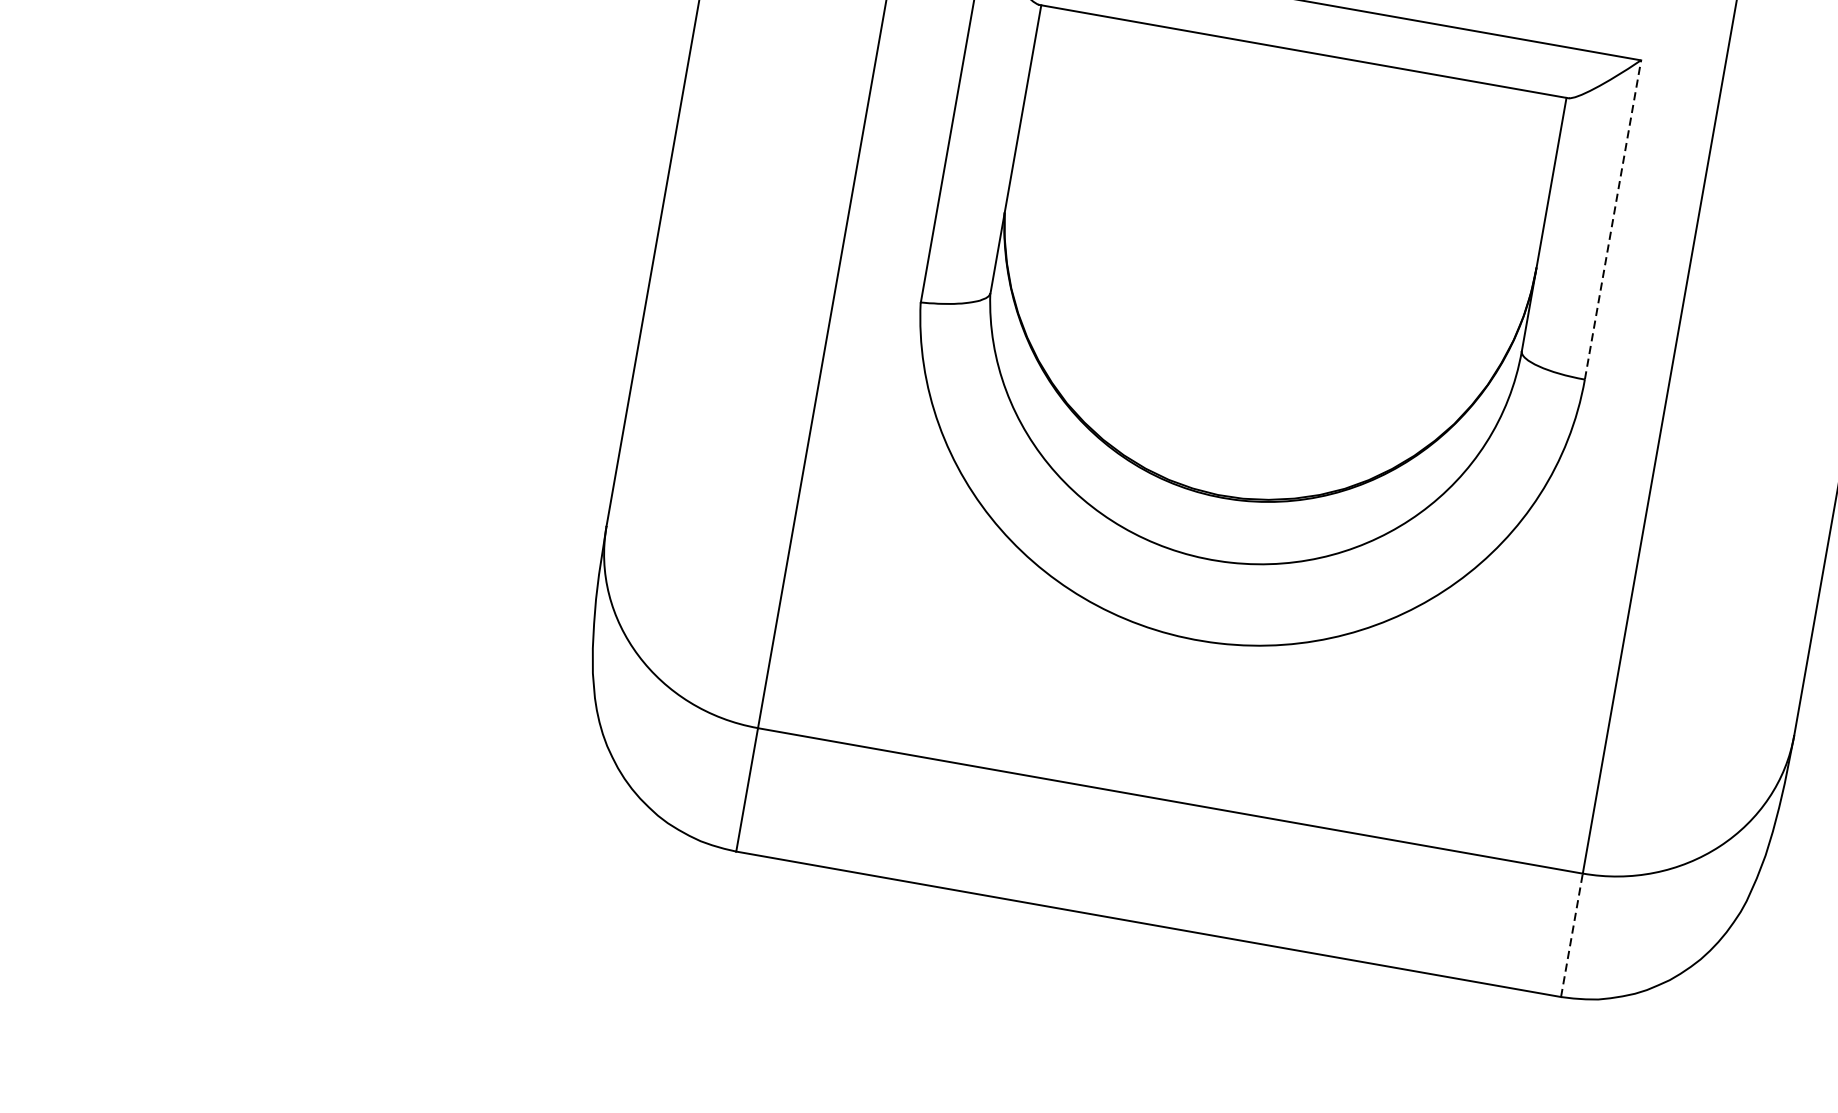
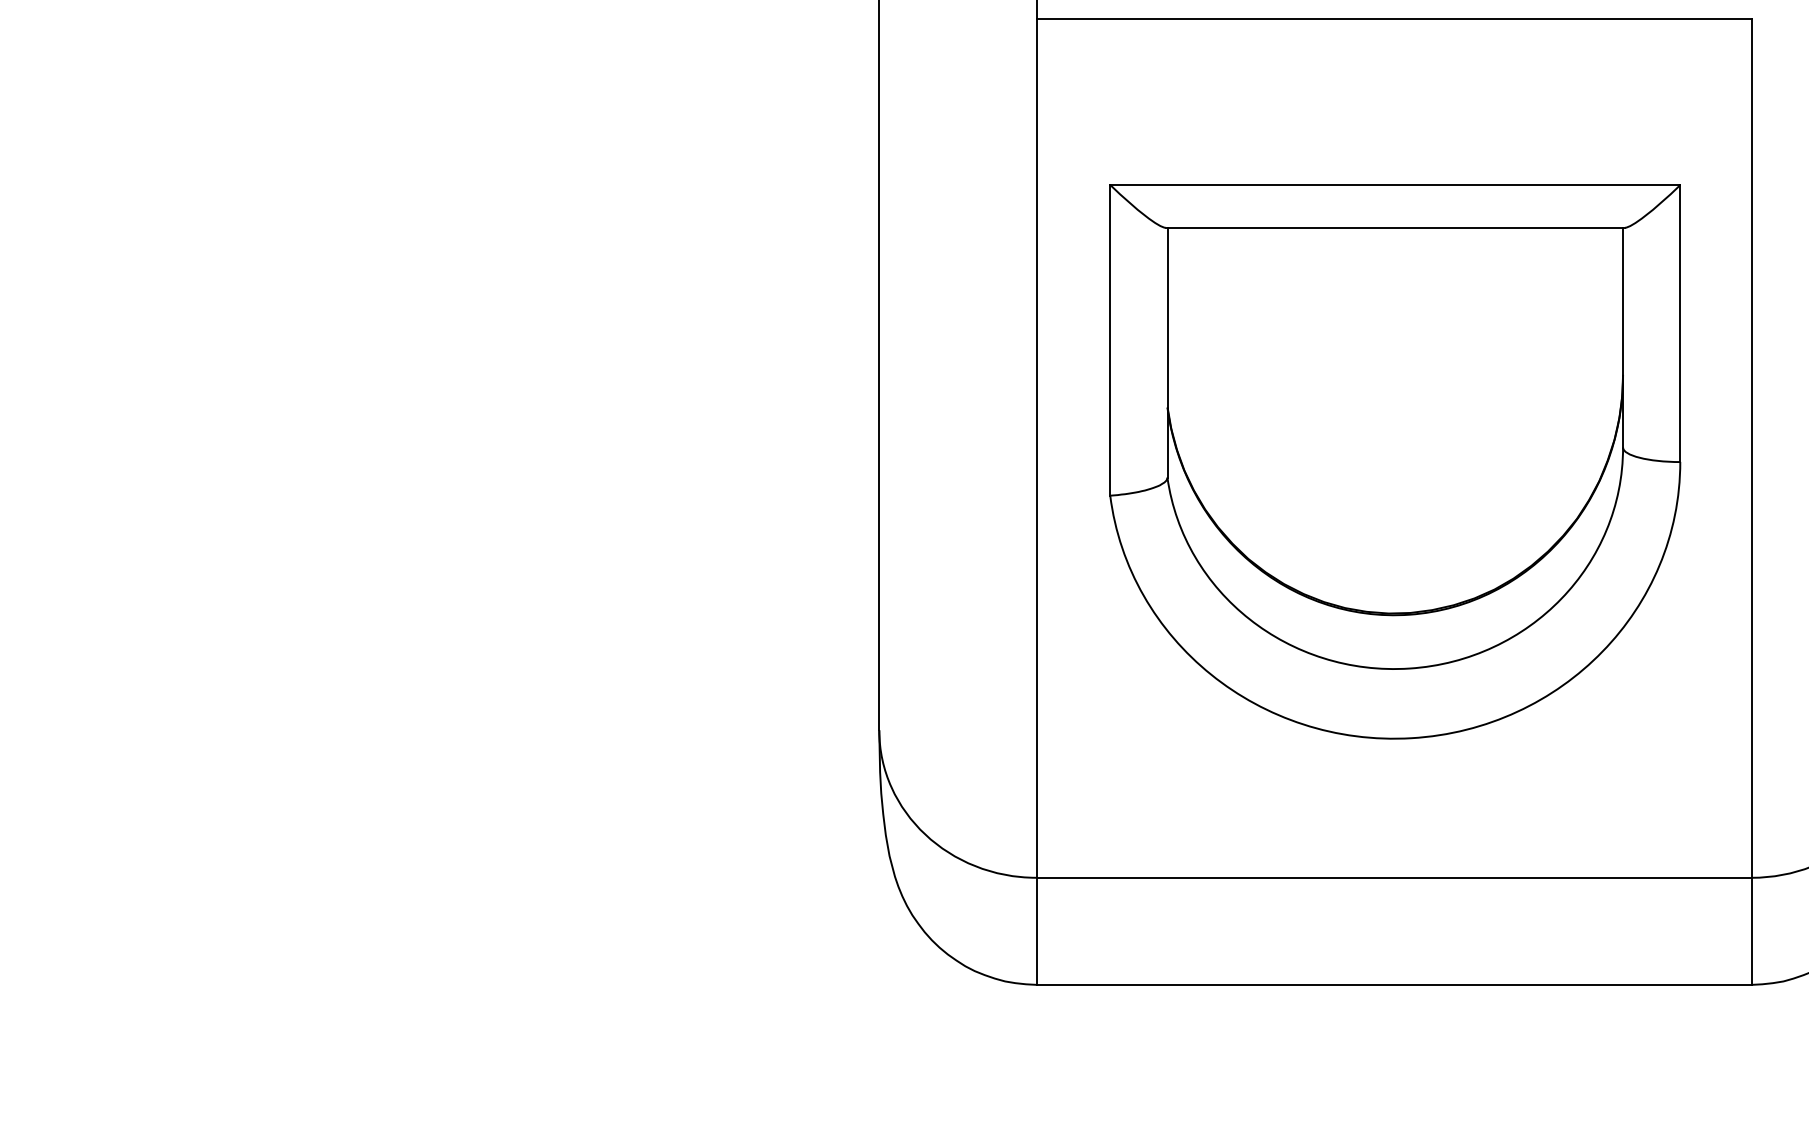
line: (1613, 219) -> (1680, 323), dashed -> solid
line: (1571, 934) -> (1751, 930), dashed -> solid

